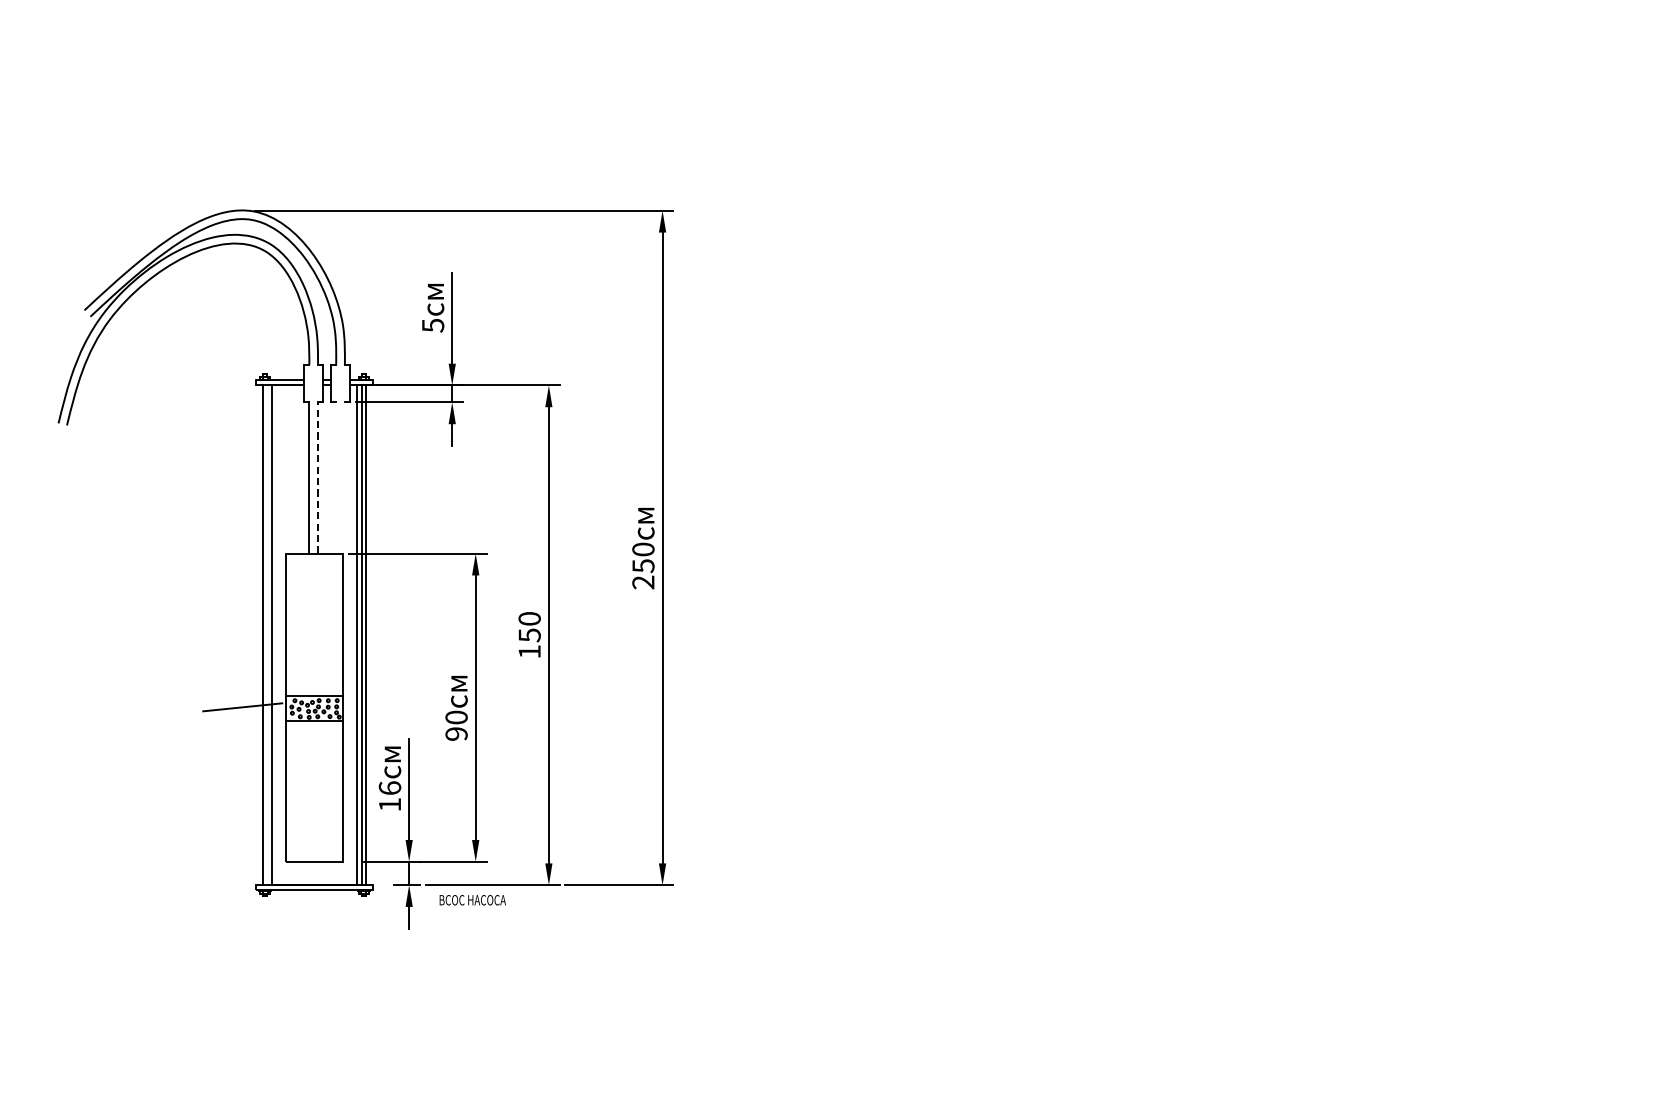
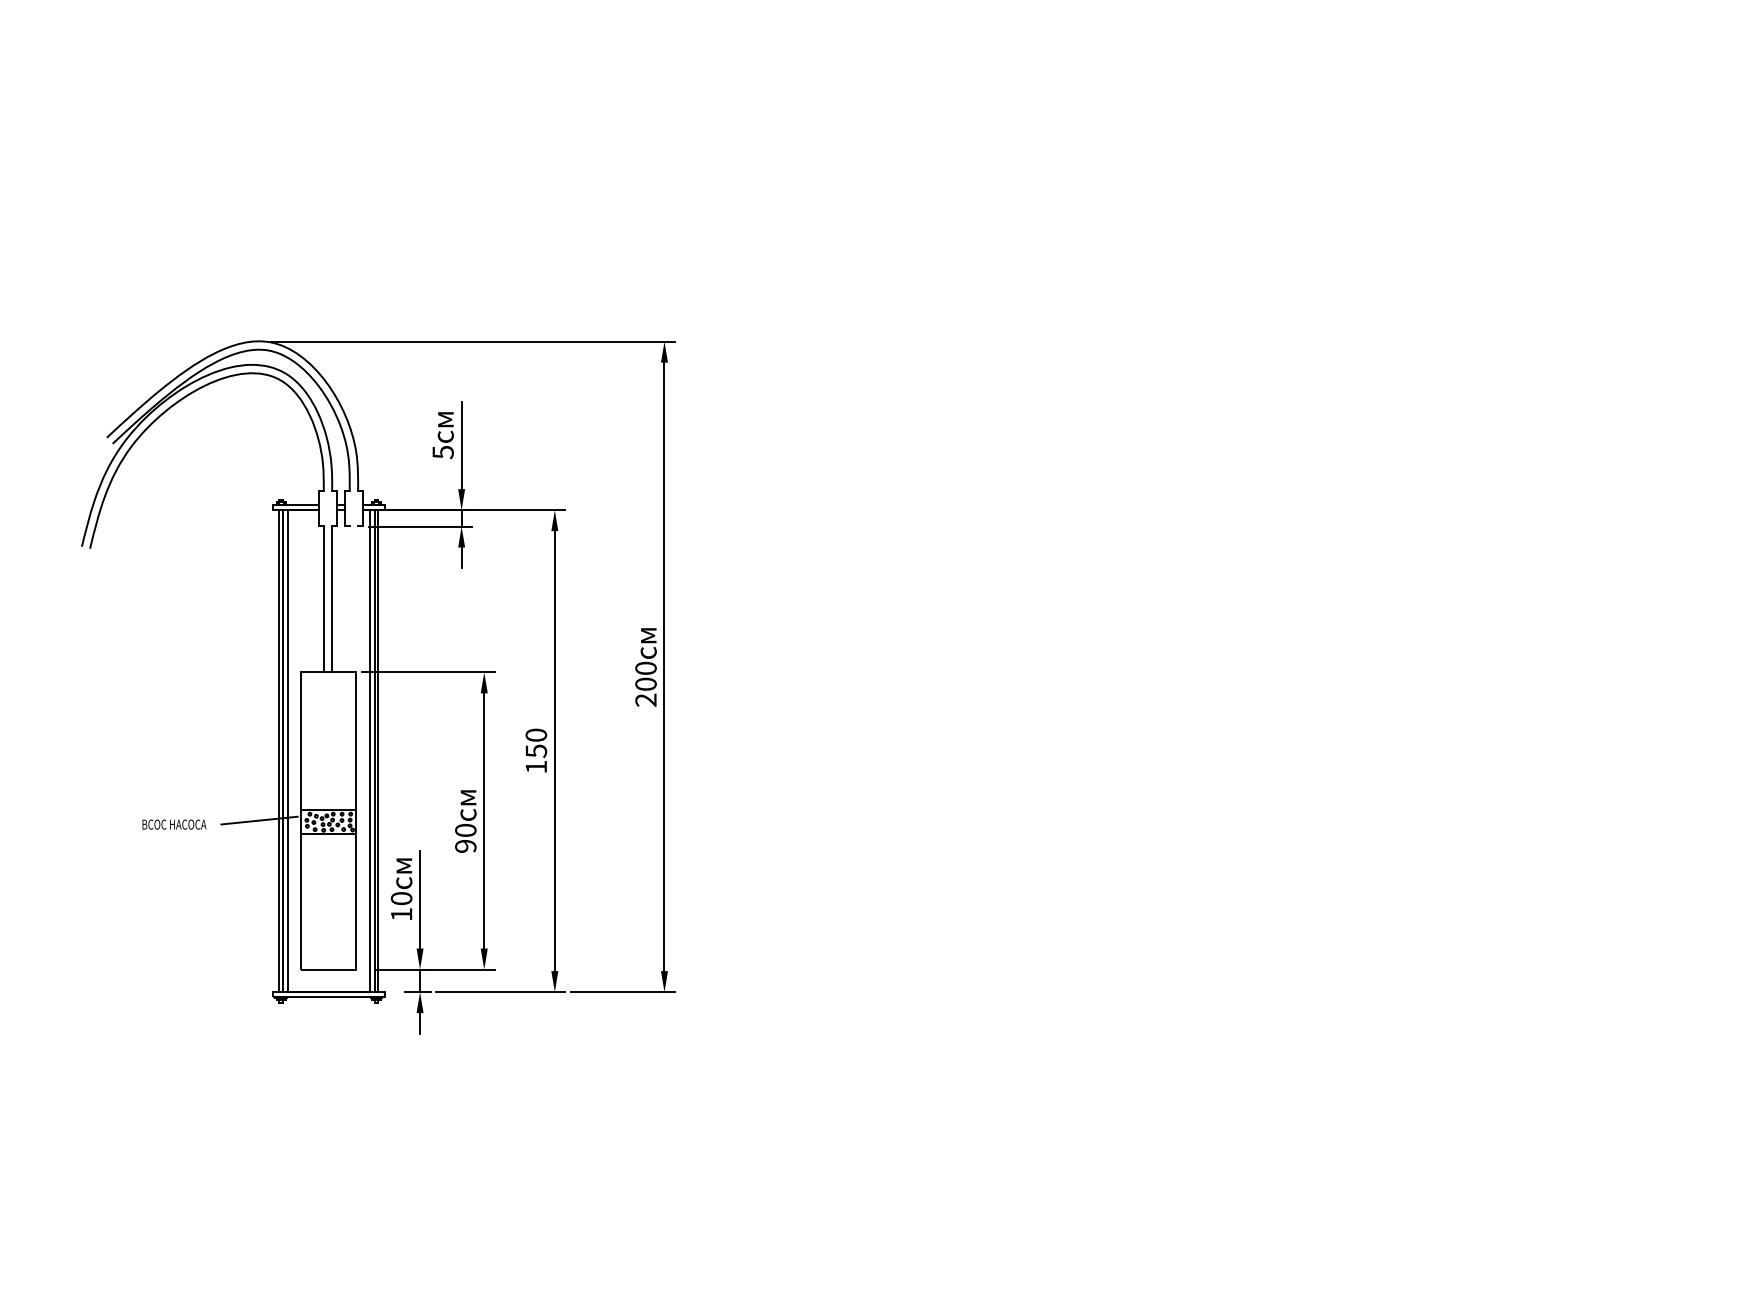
line: (318, 478) -> (332, 599), dashed -> solid
text: (642, 566) -> (645, 684), 250 -> 200
line: (266, 635) -> (282, 751), added
text: (389, 788) -> (401, 898), 16 -> 10
text: (472, 900) -> (174, 824), moved

